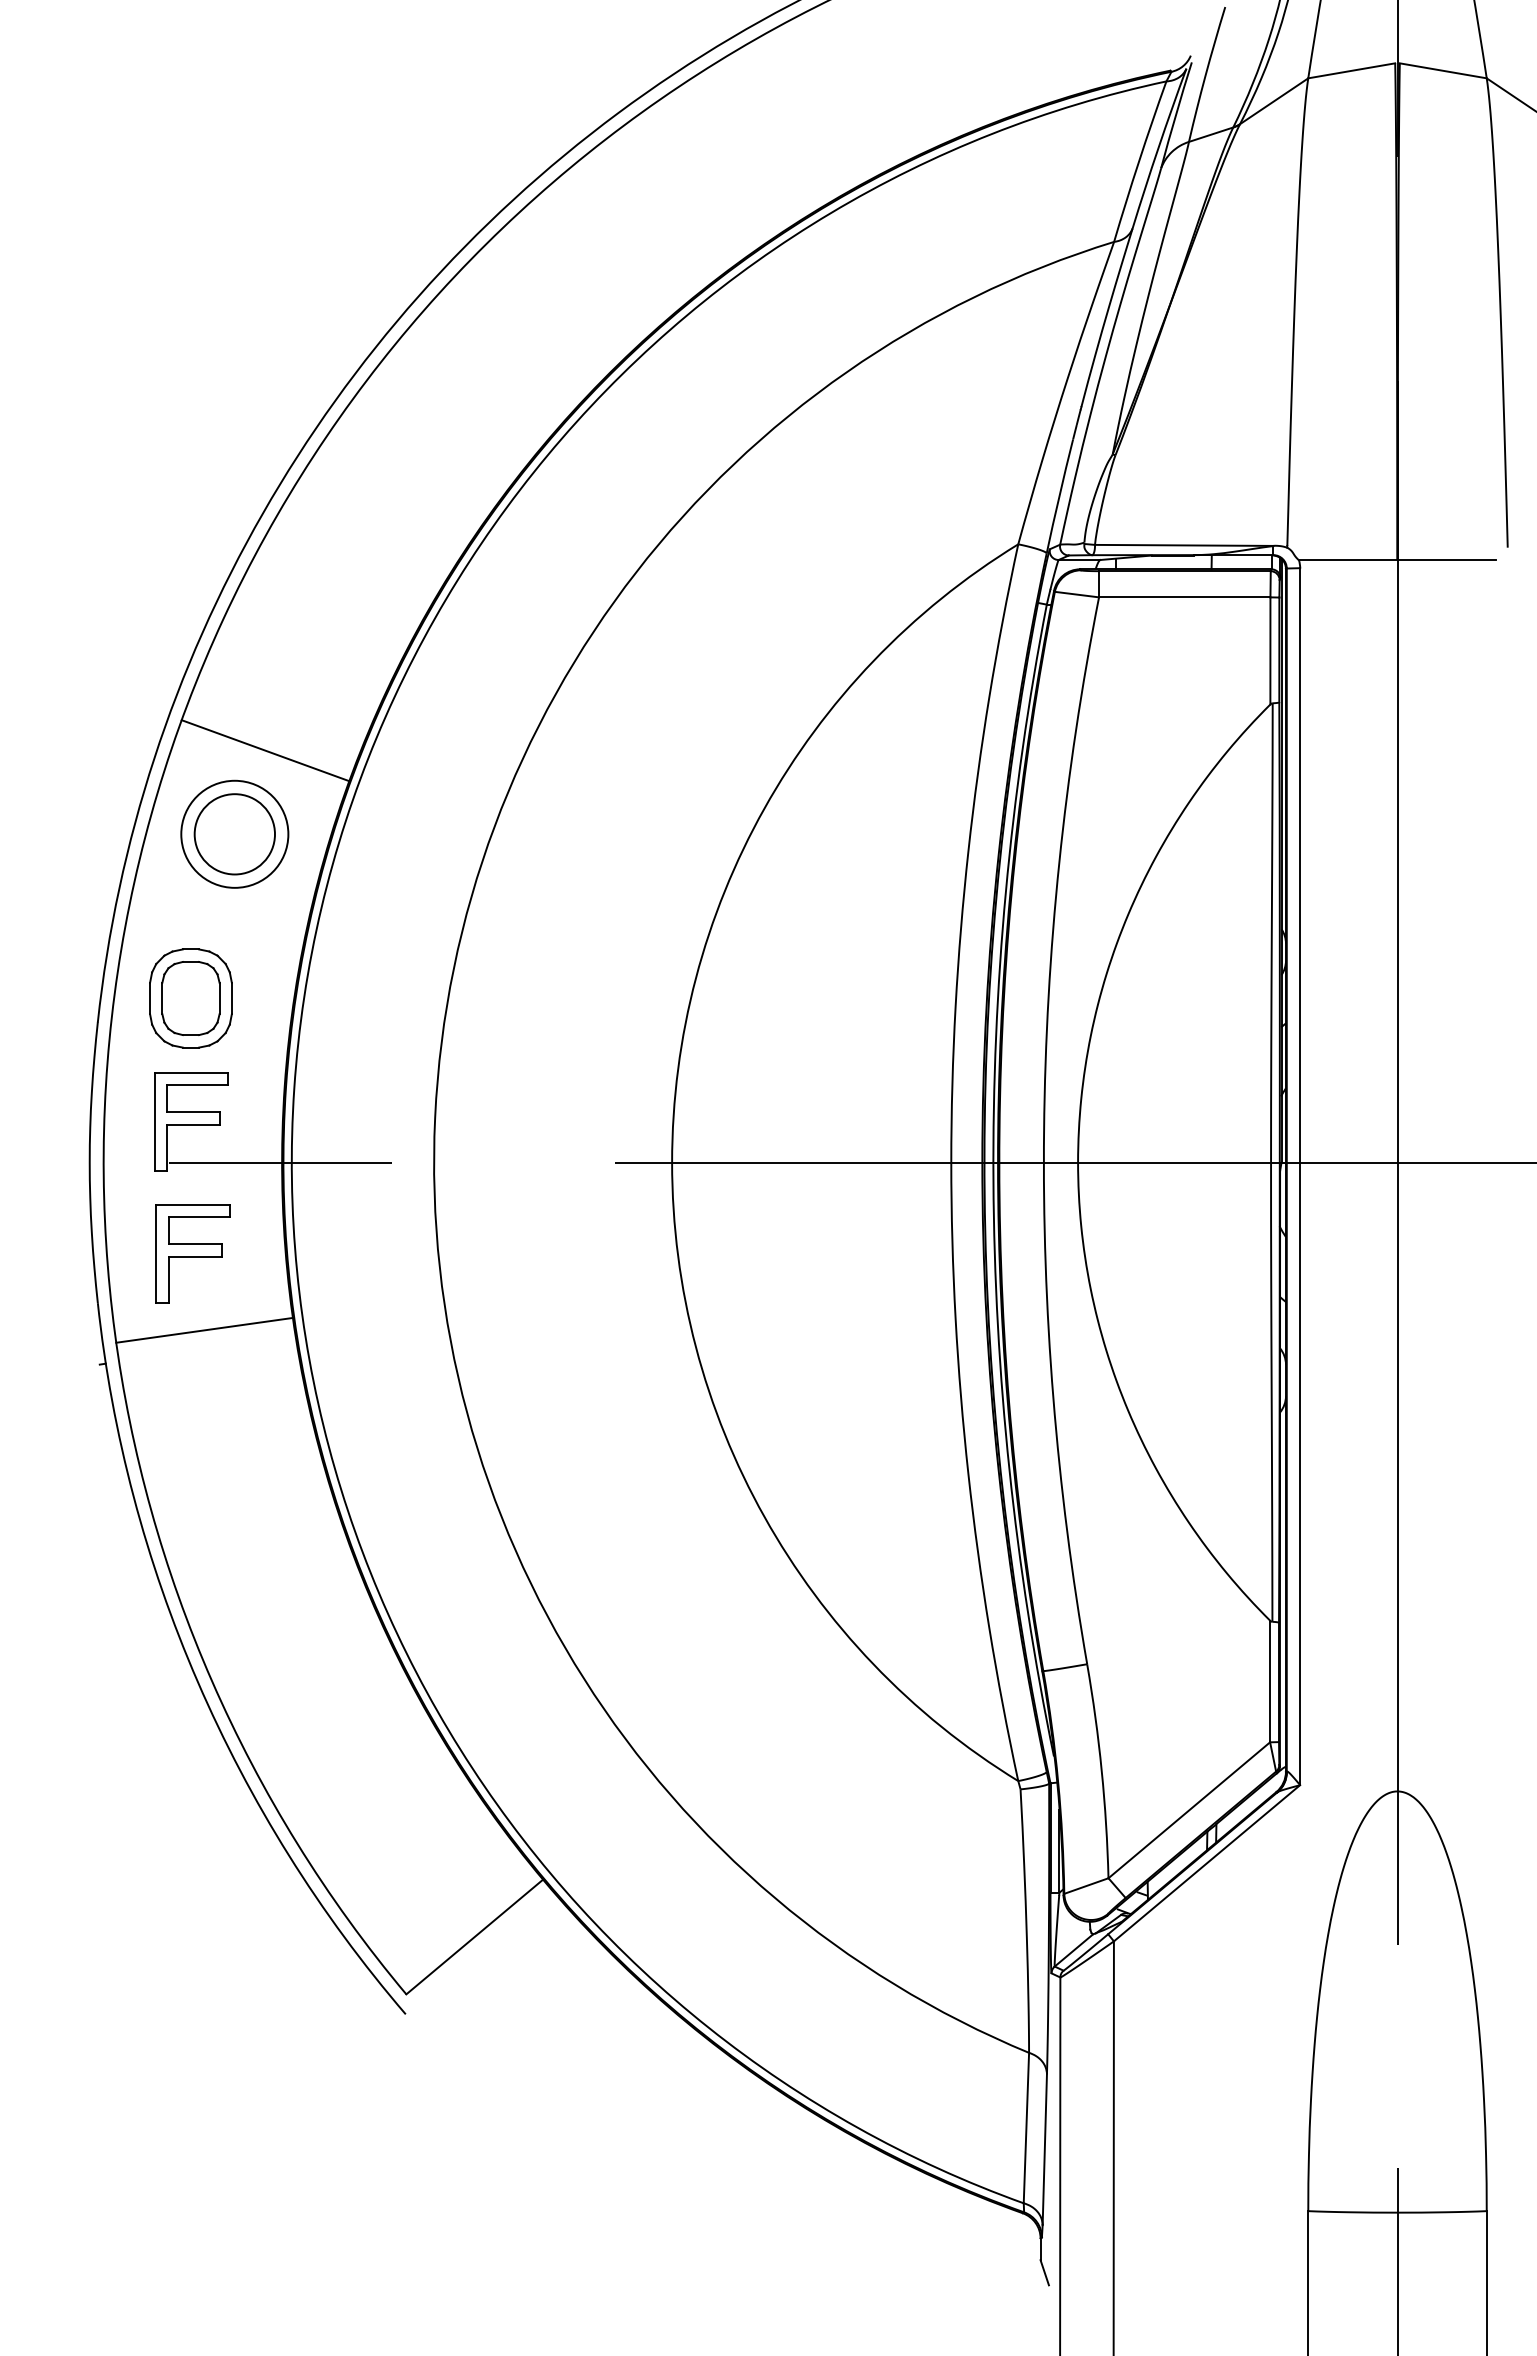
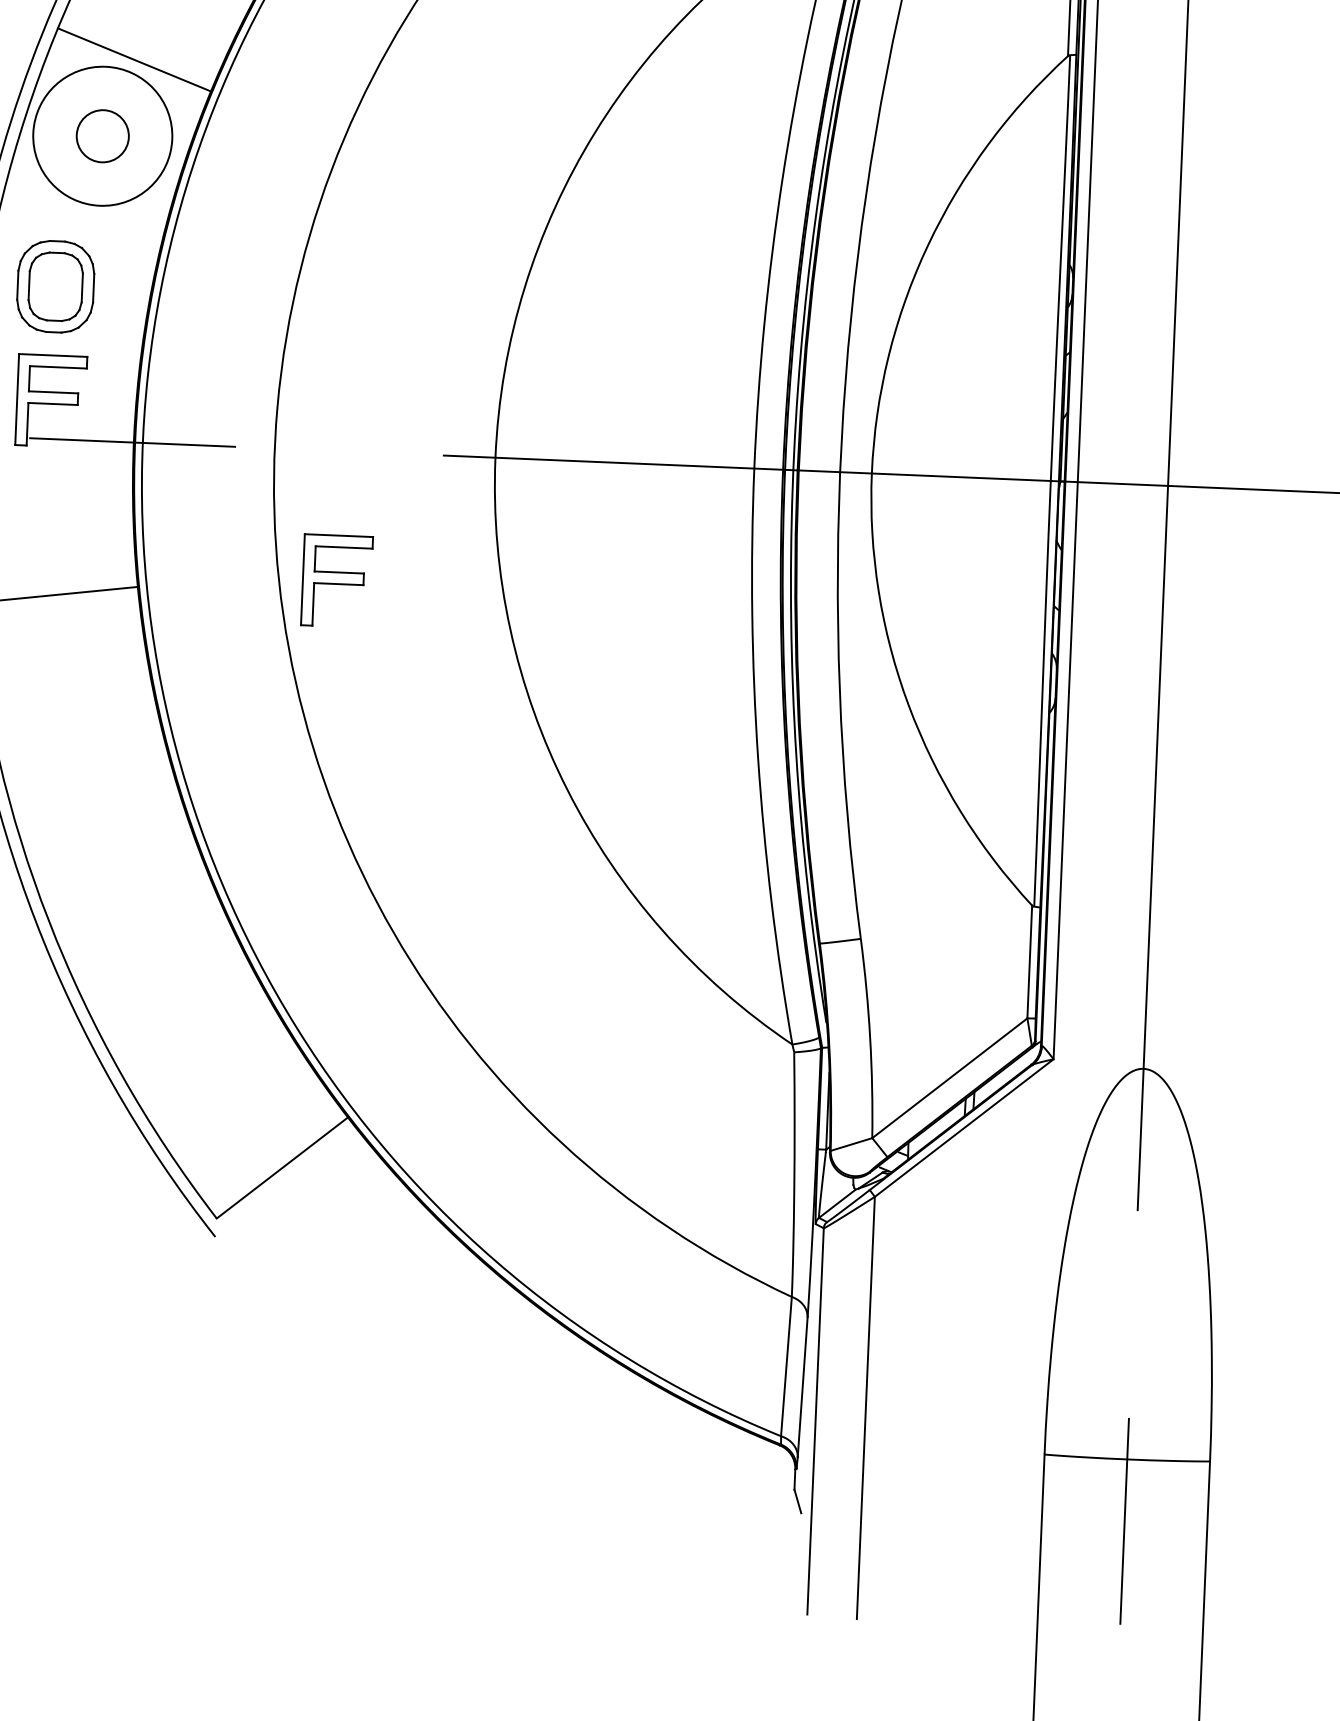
circle: (234, 833) -> (102, 135), size x1.4
circle: (234, 834) -> (102, 136), size x0.7
part: (192, 1253) -> (336, 580), moved

